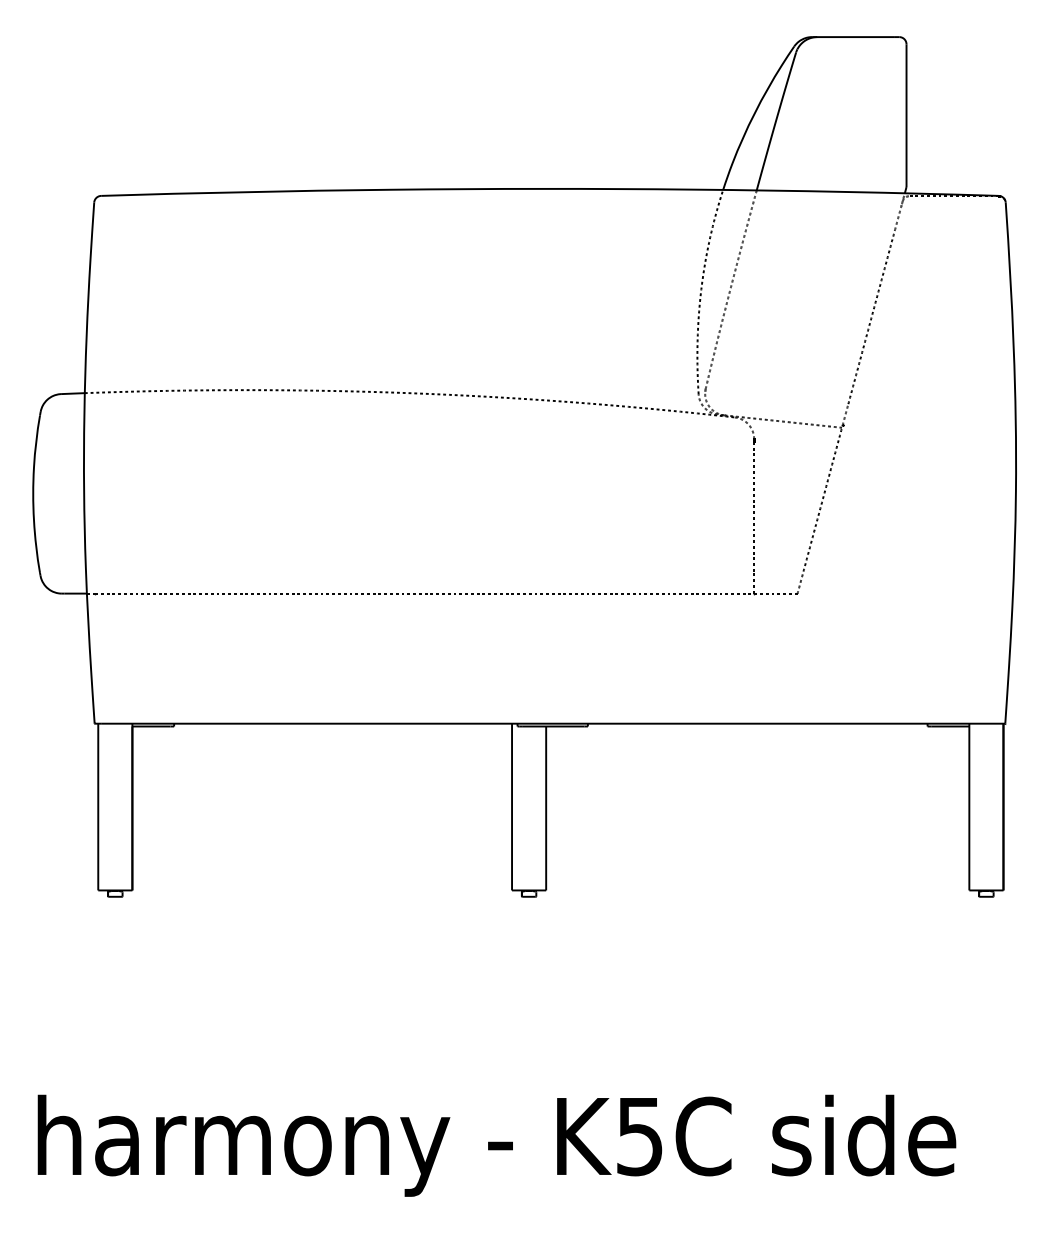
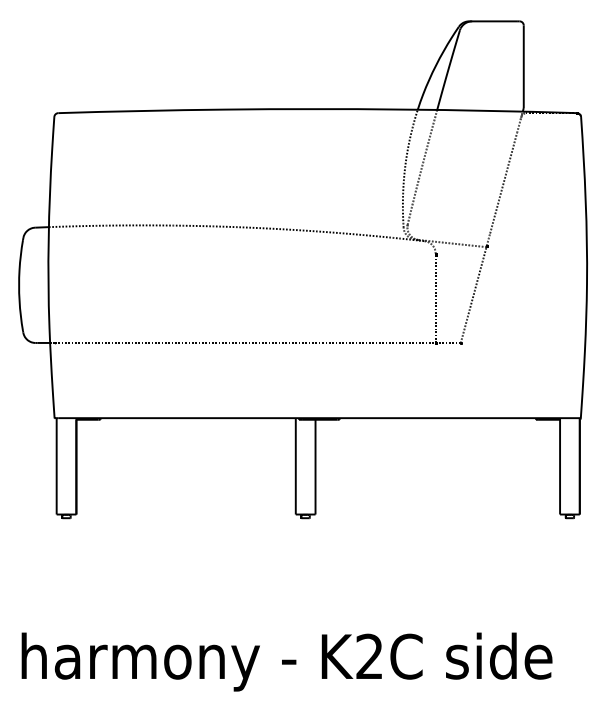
text: (639, 1136) -> (369, 656), K5C -> K2C

